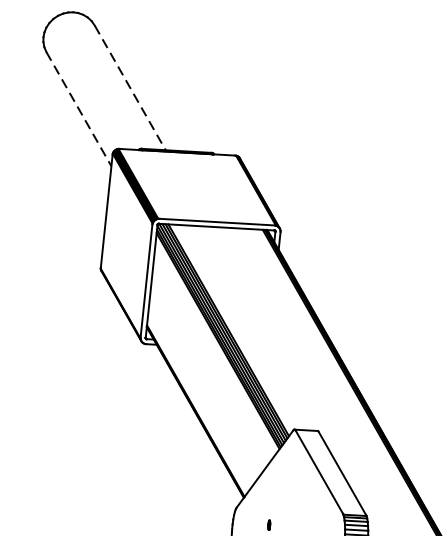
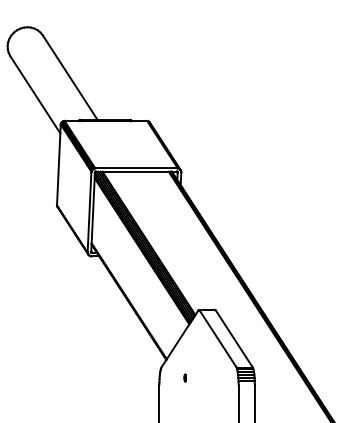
line: (130, 88) -> (70, 78), dashed -> solid
line: (79, 110) -> (35, 95), dashed -> solid

